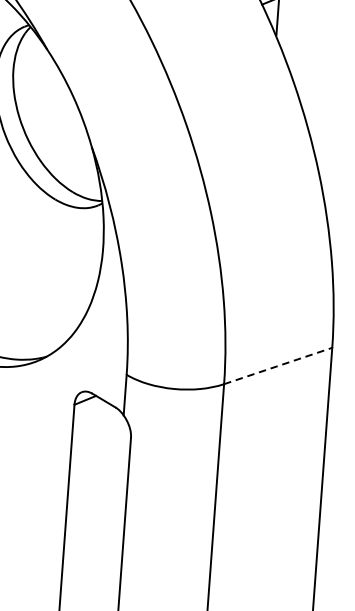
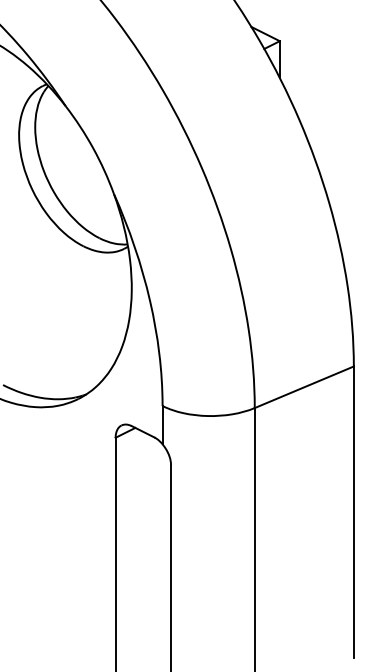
line: (278, 366) -> (304, 387), dashed -> solid

